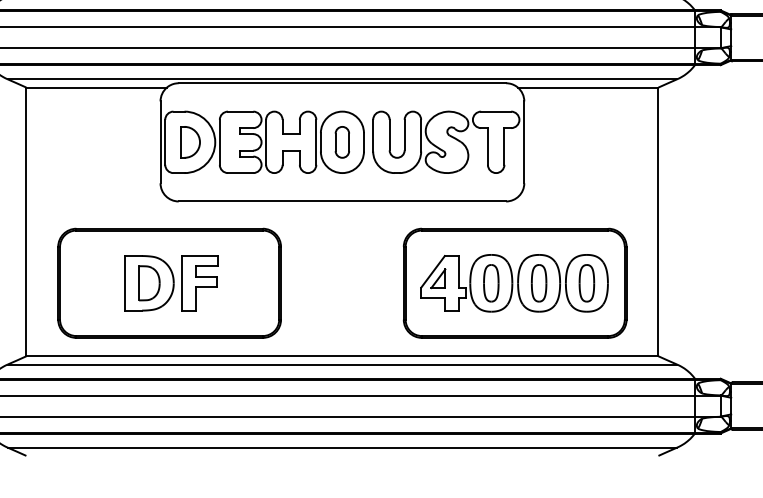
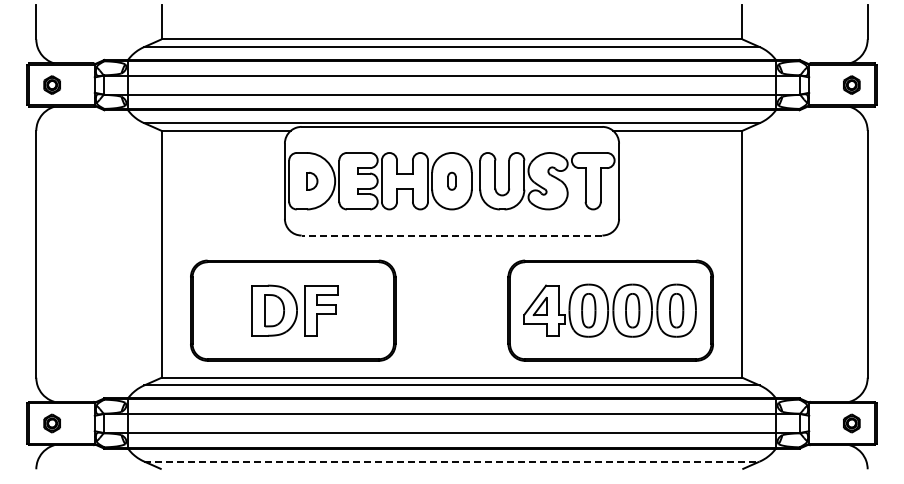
part: (189, 142) -> (311, 181), size x0.6
part: (341, 142) -> (451, 181), size x0.6
line: (341, 201) -> (451, 235), solid -> dashed
line: (341, 447) -> (451, 461), solid -> dashed

